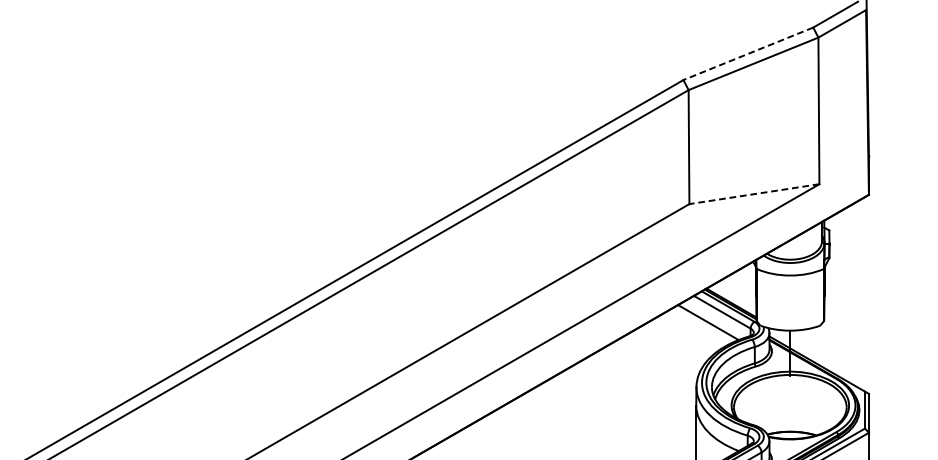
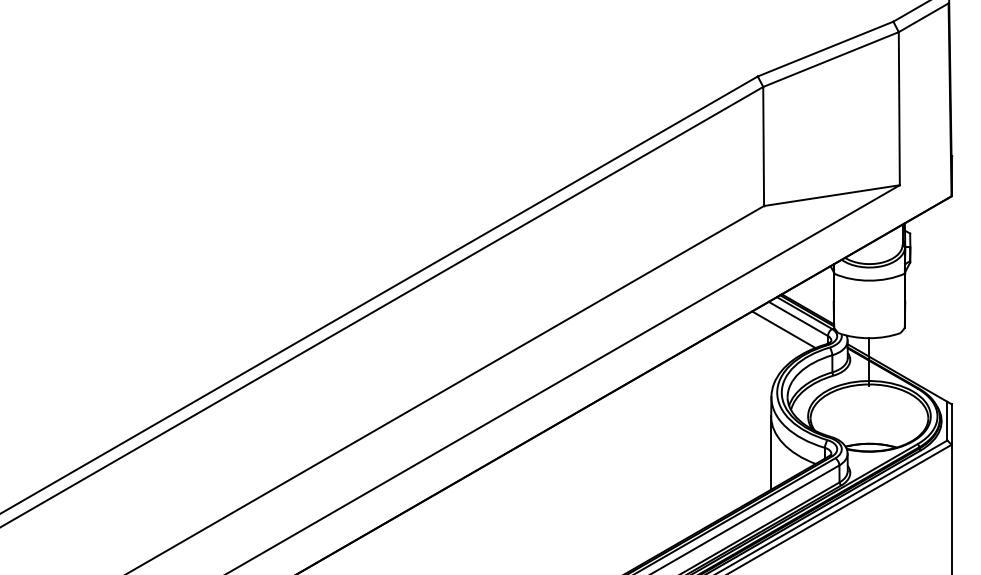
line: (748, 54) -> (825, 49), dashed -> solid
line: (753, 194) -> (831, 195), dashed -> solid

